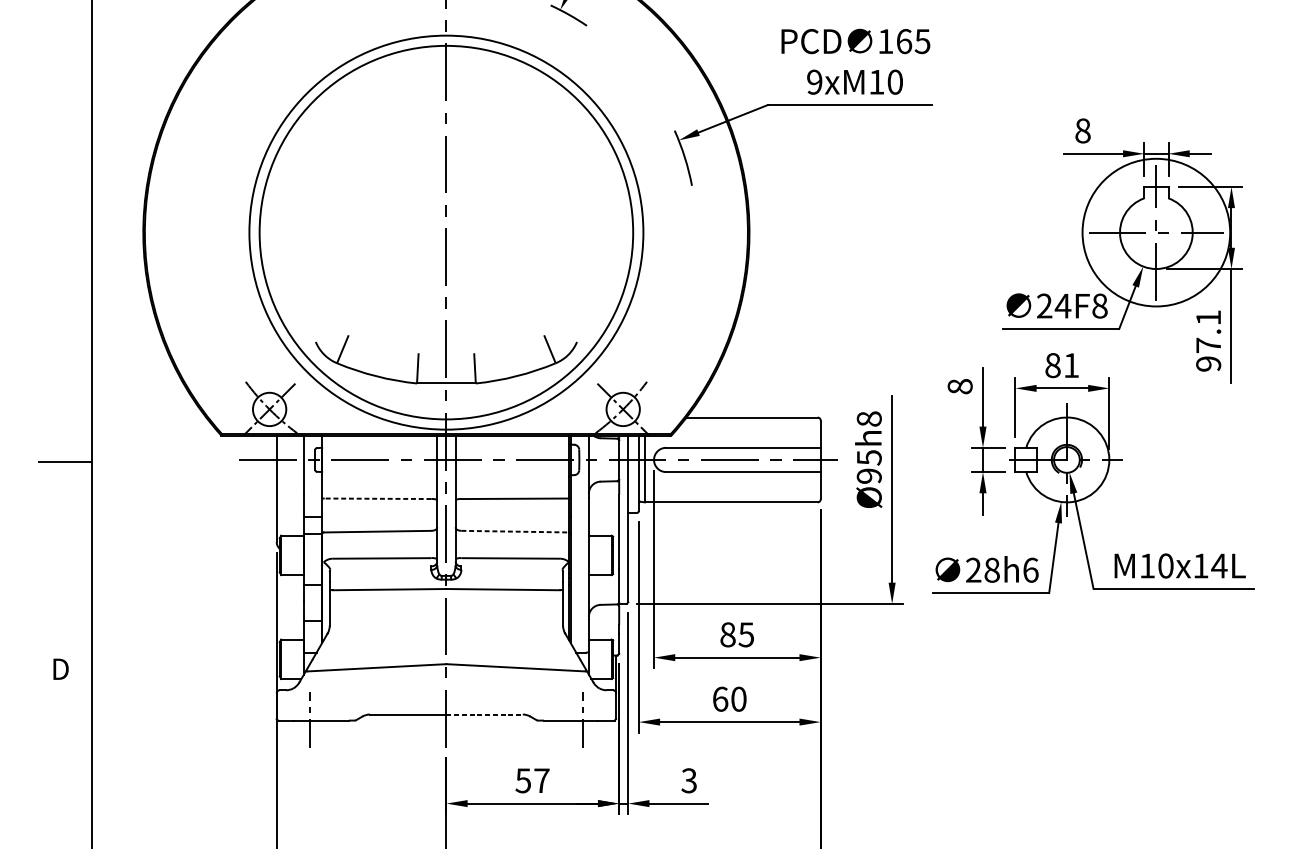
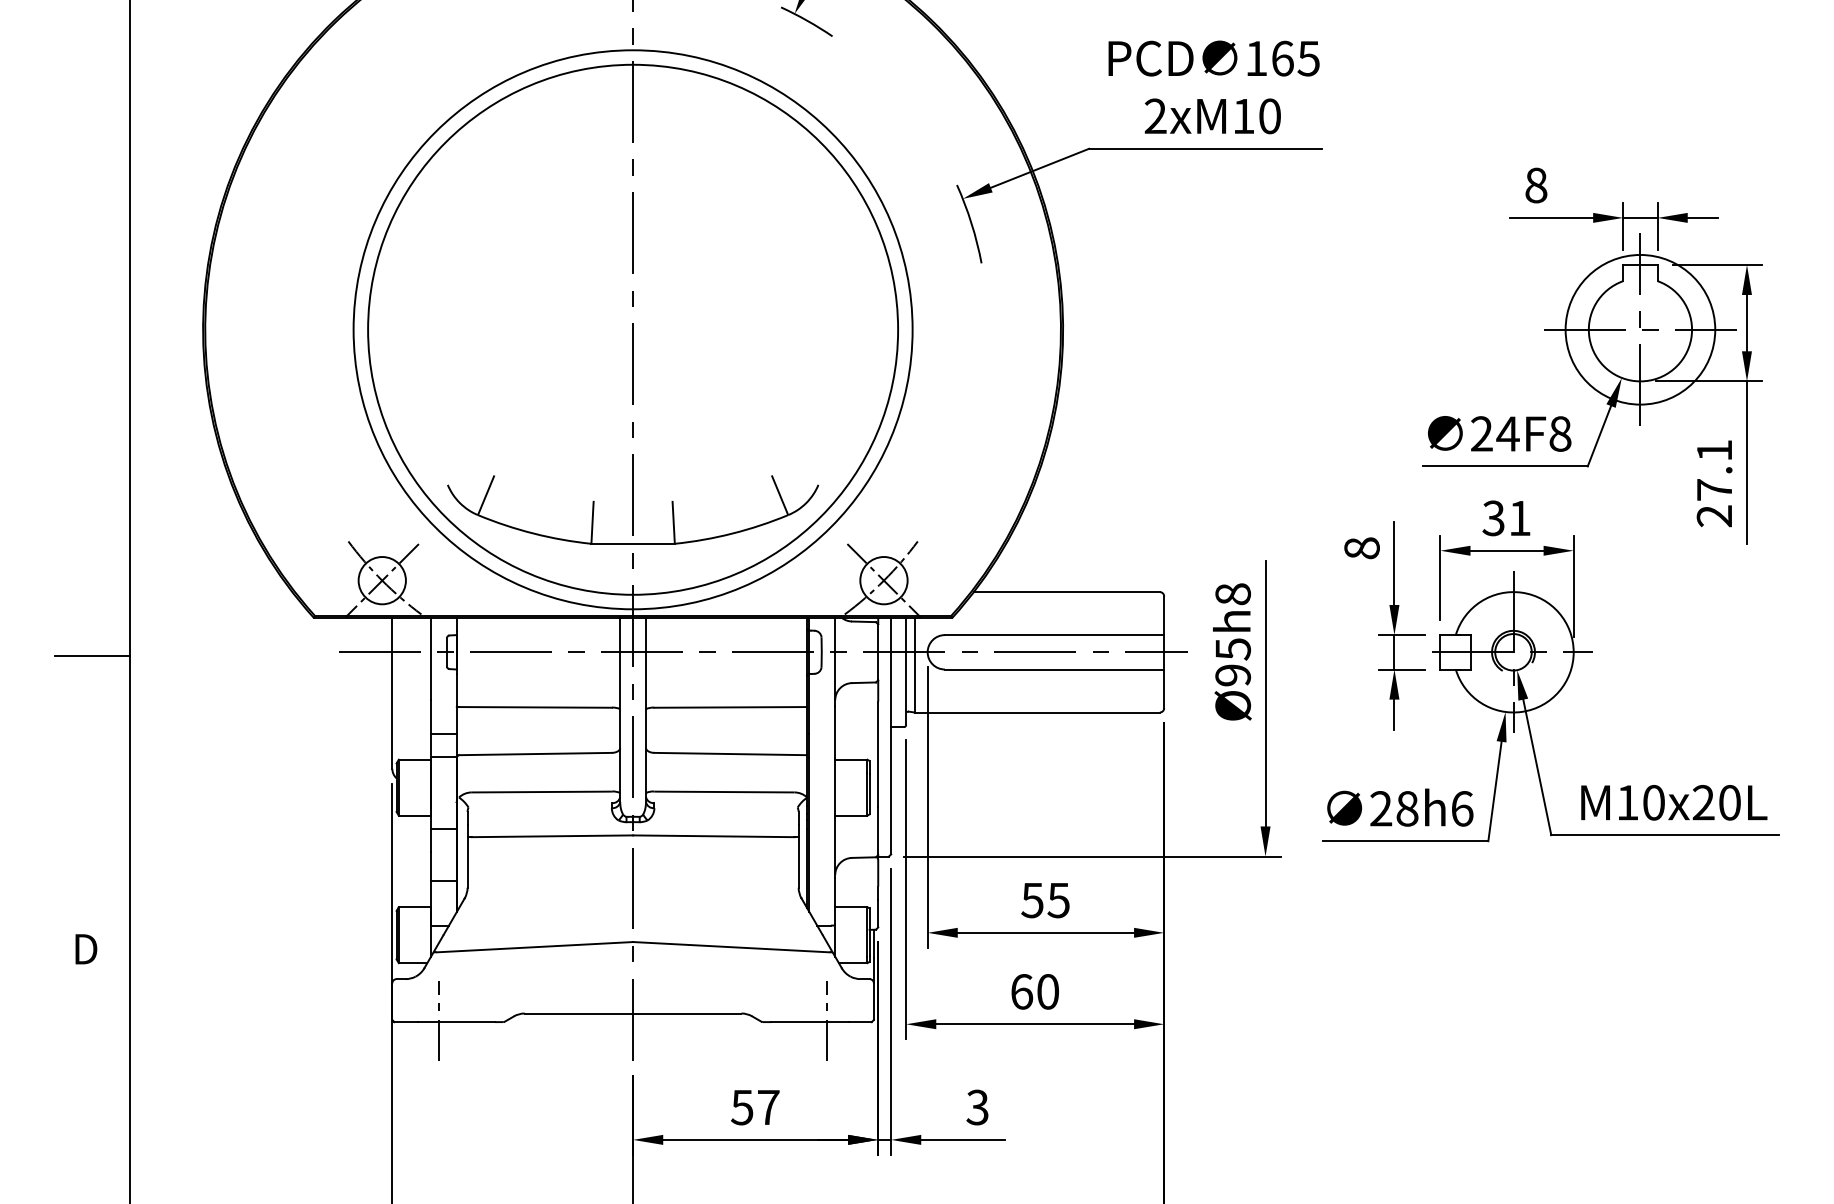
text: (814, 82) -> (1155, 116), 9xM10 -> 2xM10
circle: (1156, 232) -> (1640, 329), size x0.71
text: (1208, 364) -> (1714, 516), 97.1 -> 27.1
text: (1052, 365) -> (1493, 518), 81 -> 31
line: (376, 498) -> (534, 707), dashed -> solid
line: (515, 531) -> (731, 754), dashed -> solid
text: (1209, 565) -> (1716, 802), M10x14L -> M10x20L
text: (727, 634) -> (1032, 900), 85 -> 55
line: (484, 714) -> (687, 1013), dashed -> solid

